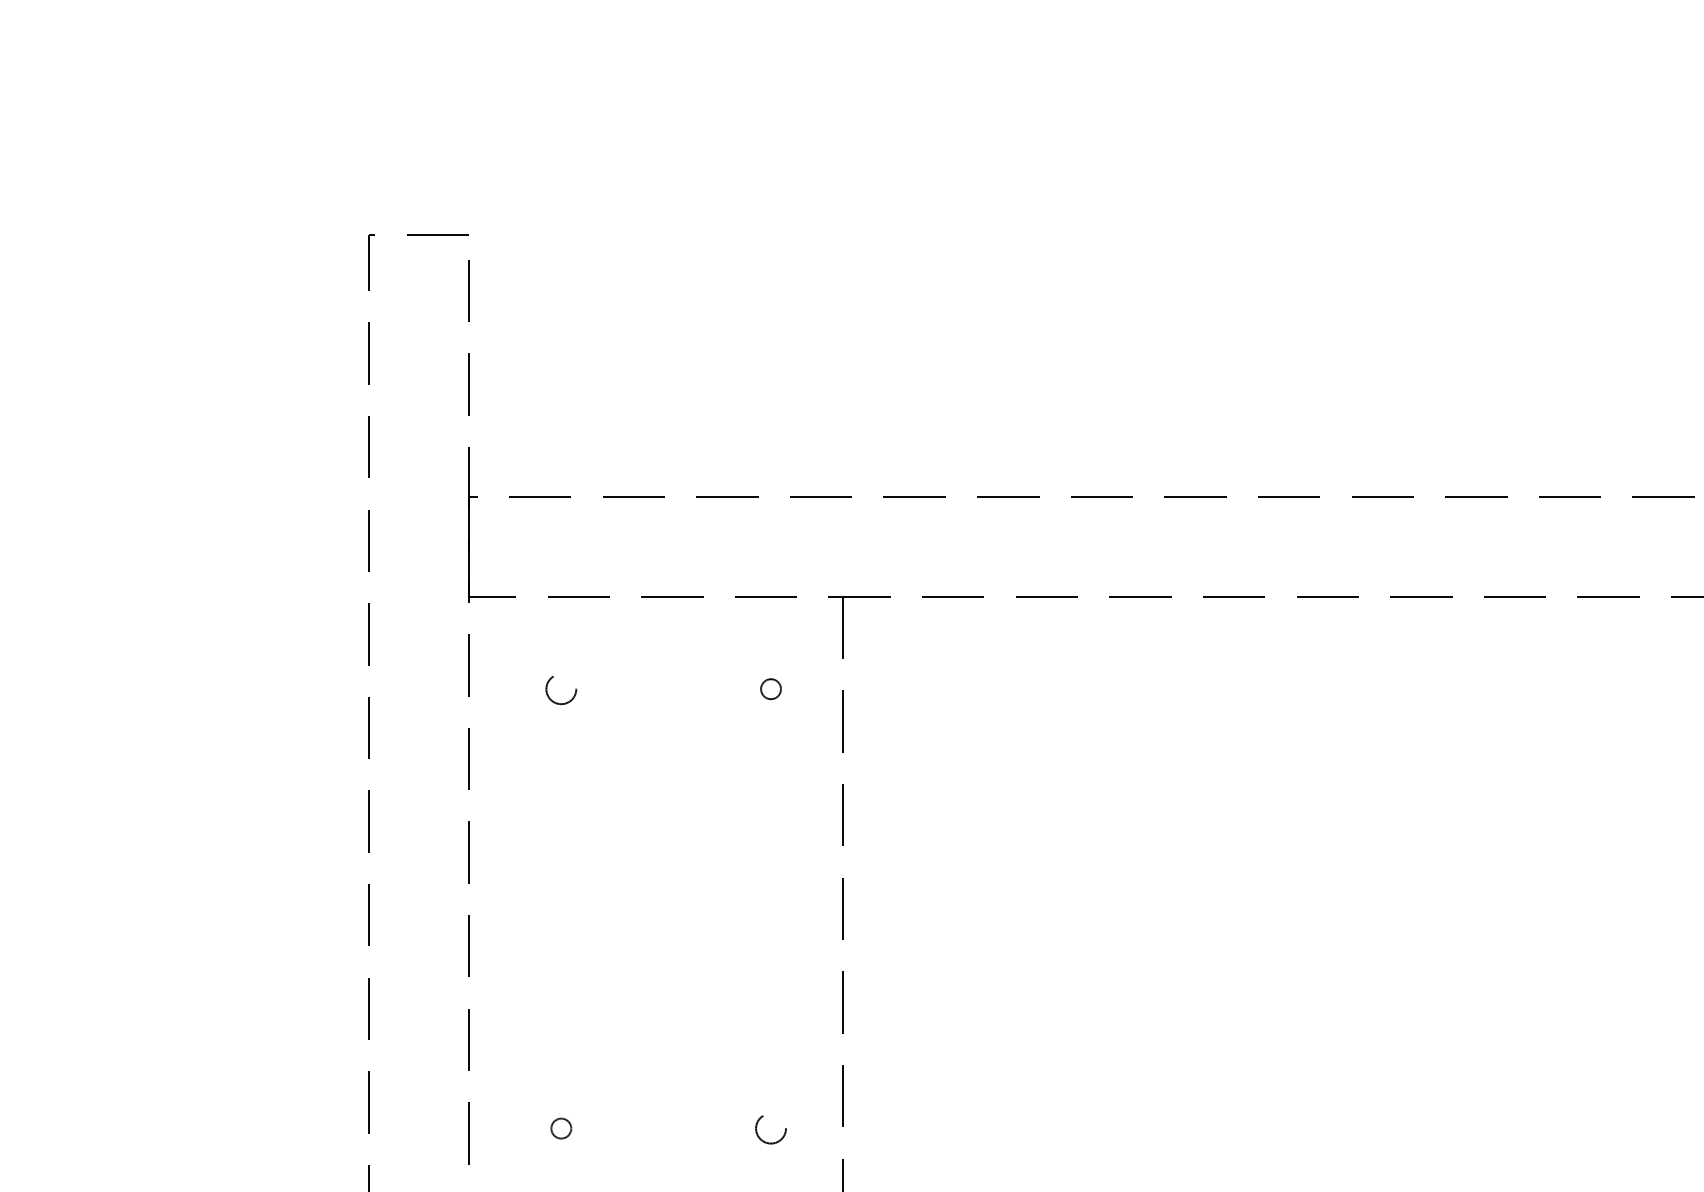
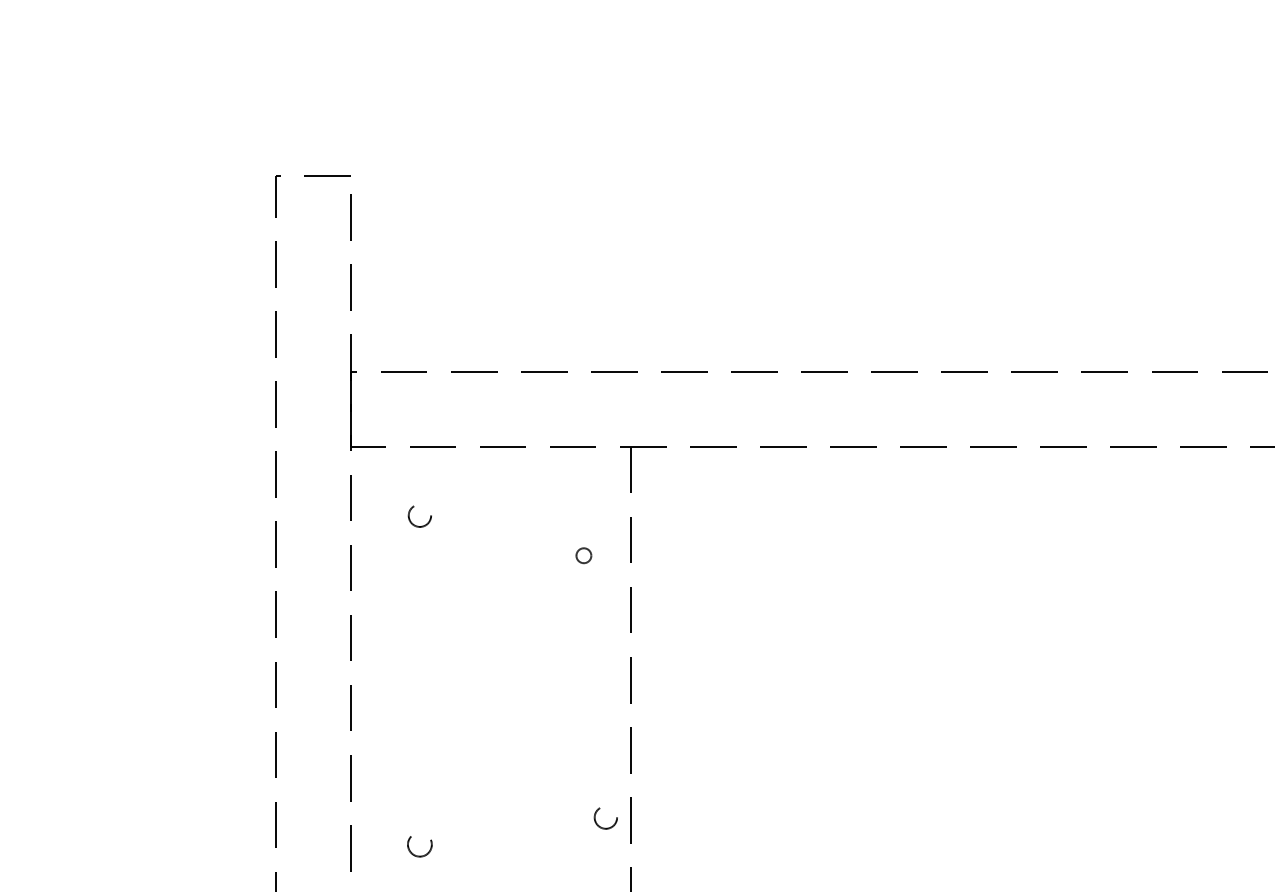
circle: (770, 688) -> (583, 555), moved
circle: (560, 1128) -> (419, 844), size x1.6
circle: (770, 1129) -> (605, 818), moved

